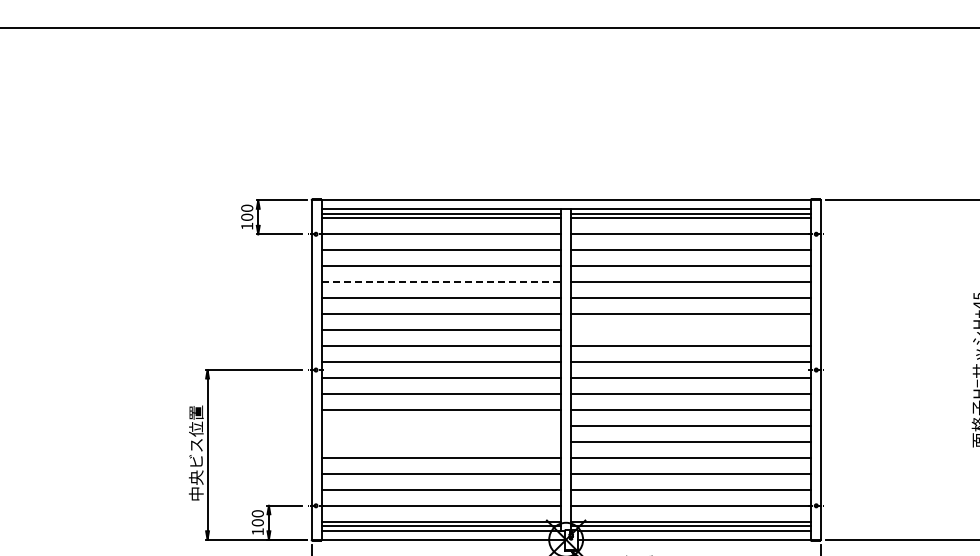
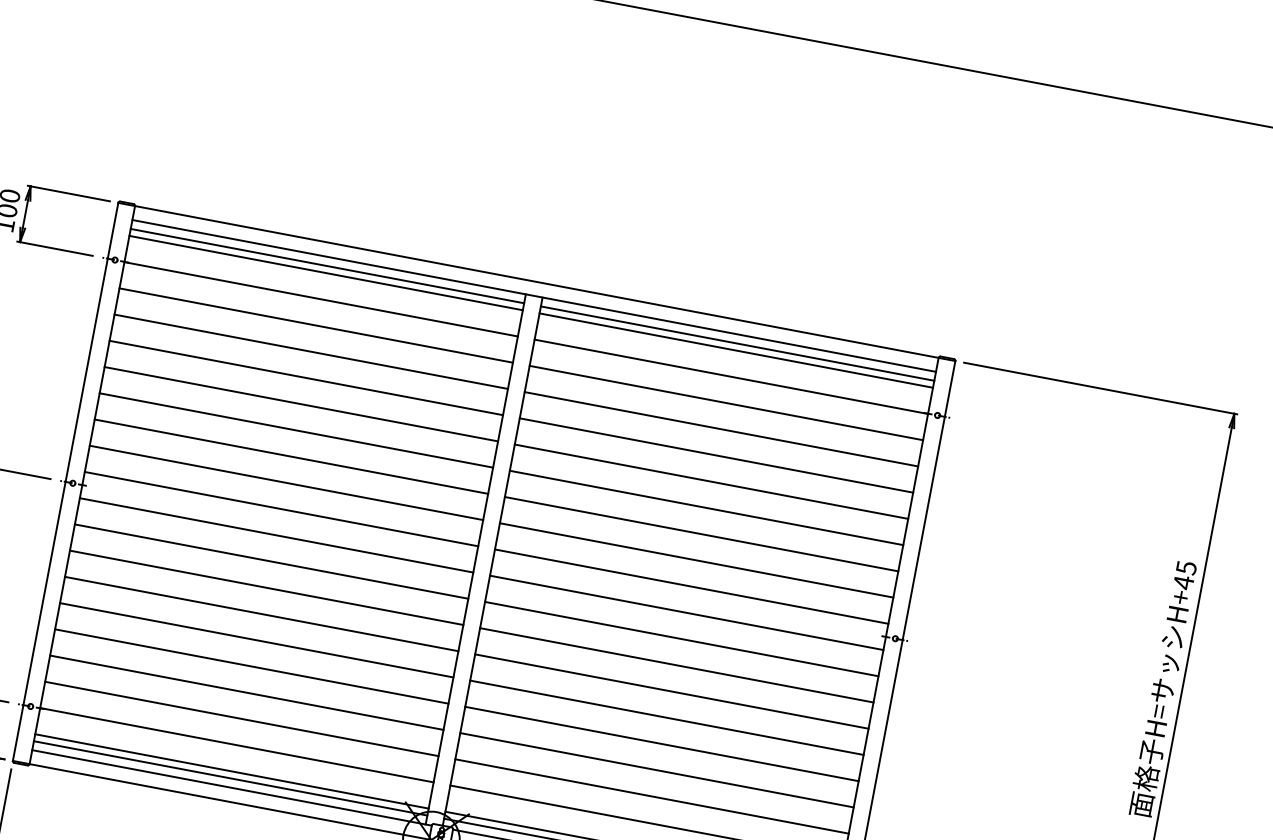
line: (441, 282) -> (306, 378), dashed -> solid
line: (690, 330) -> (700, 534), added
line: (441, 425) -> (261, 613), added
line: (441, 441) -> (257, 639), added

